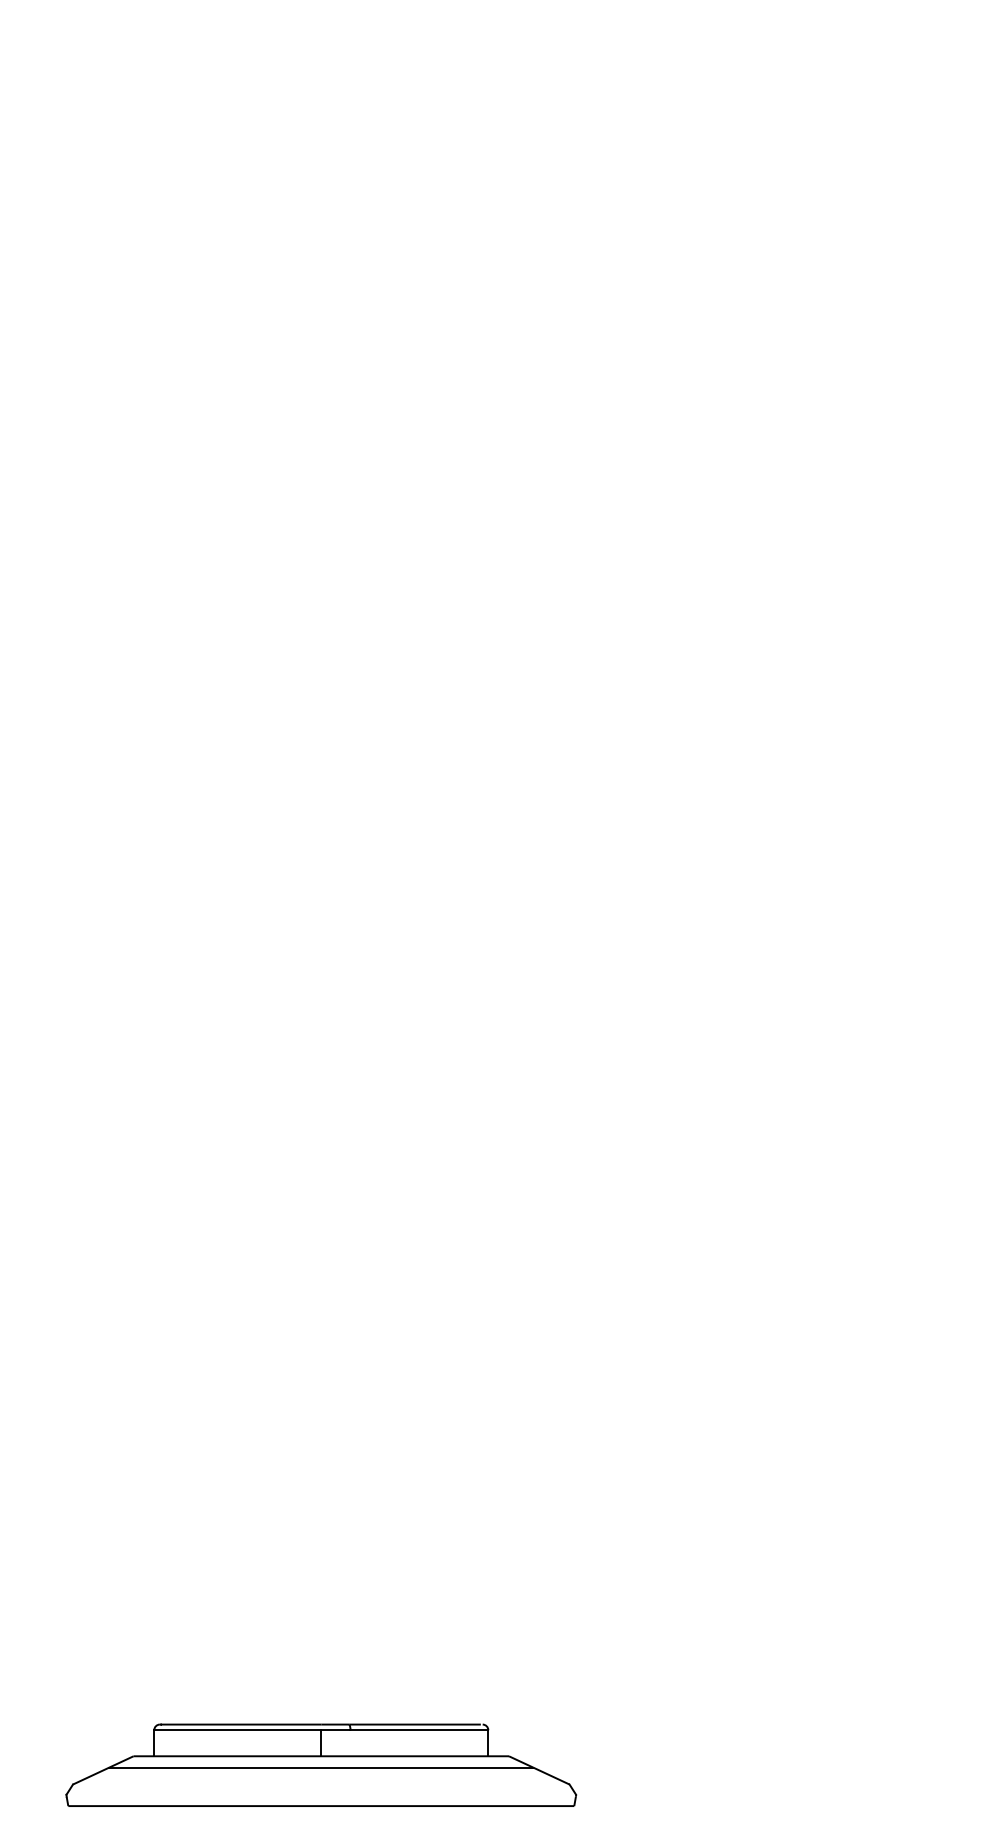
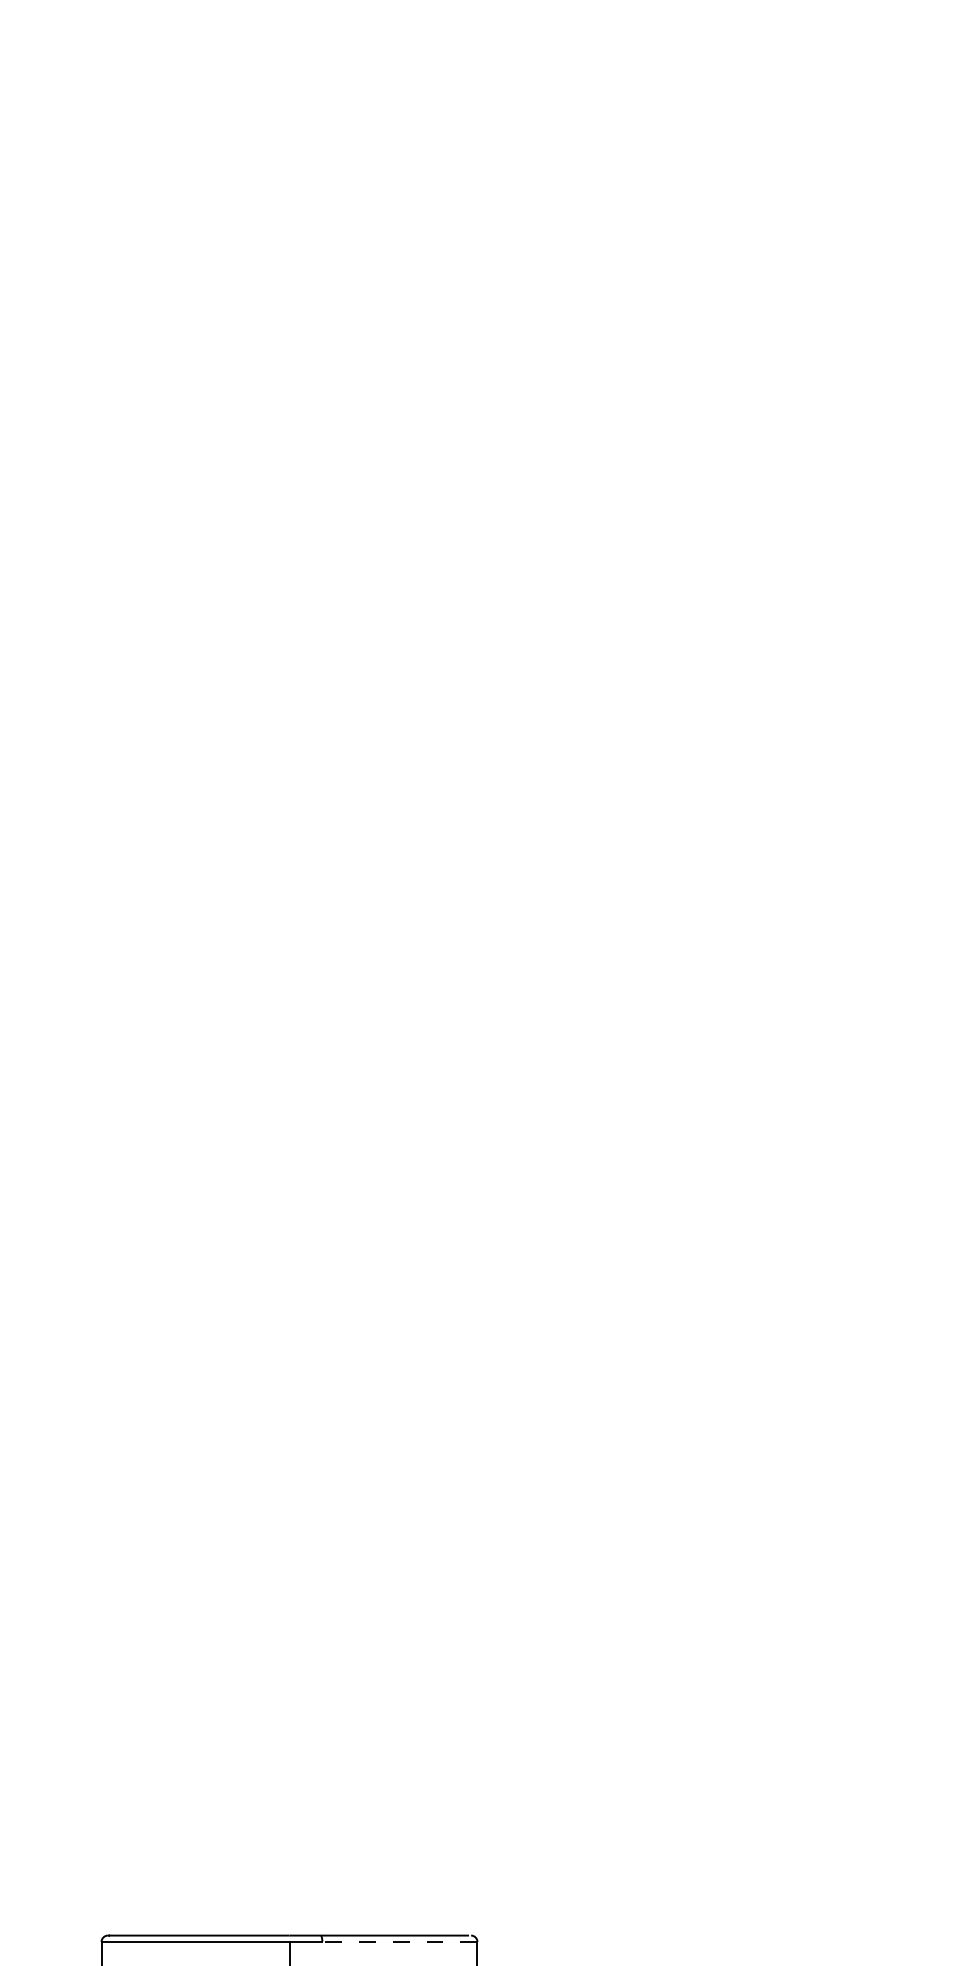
line: (419, 1730) -> (400, 1942), solid -> dashed

